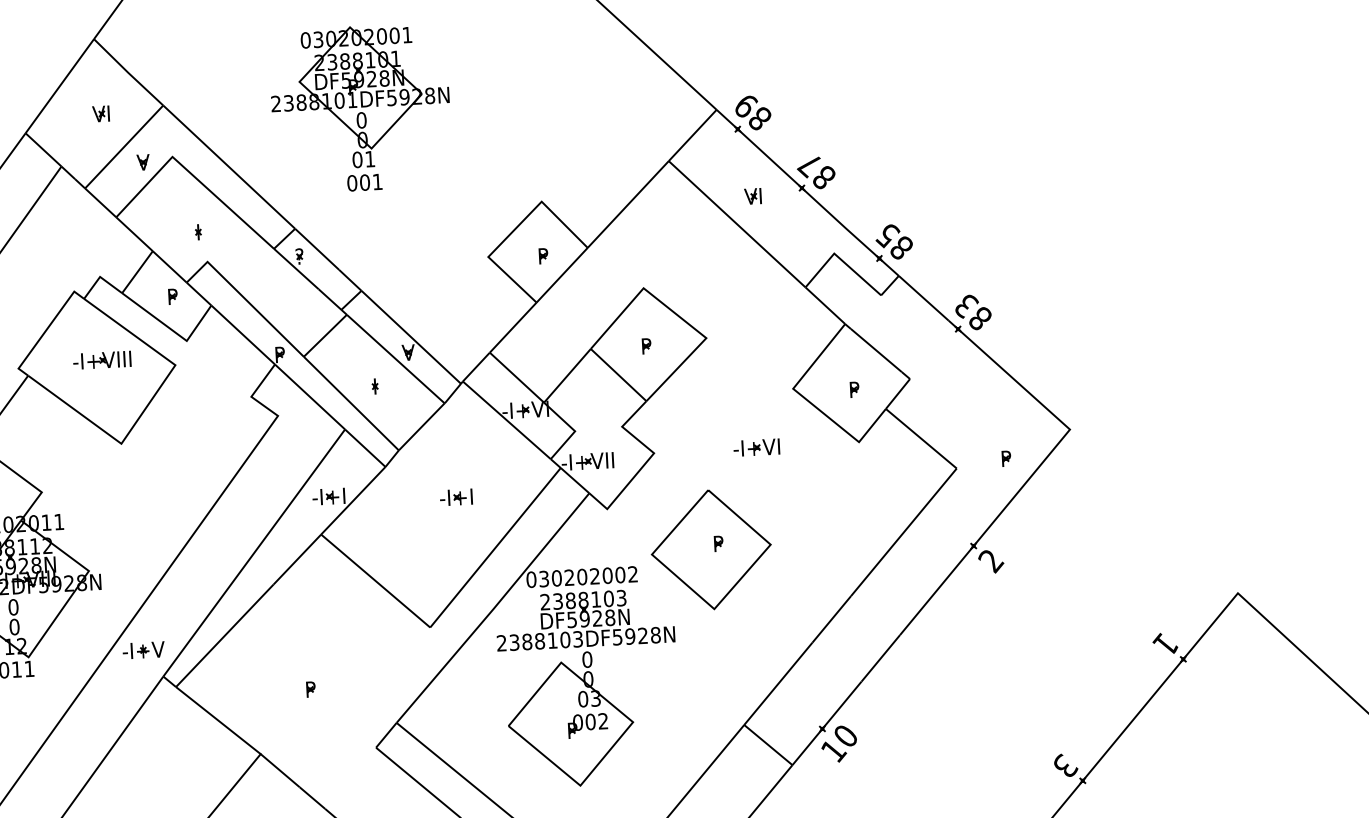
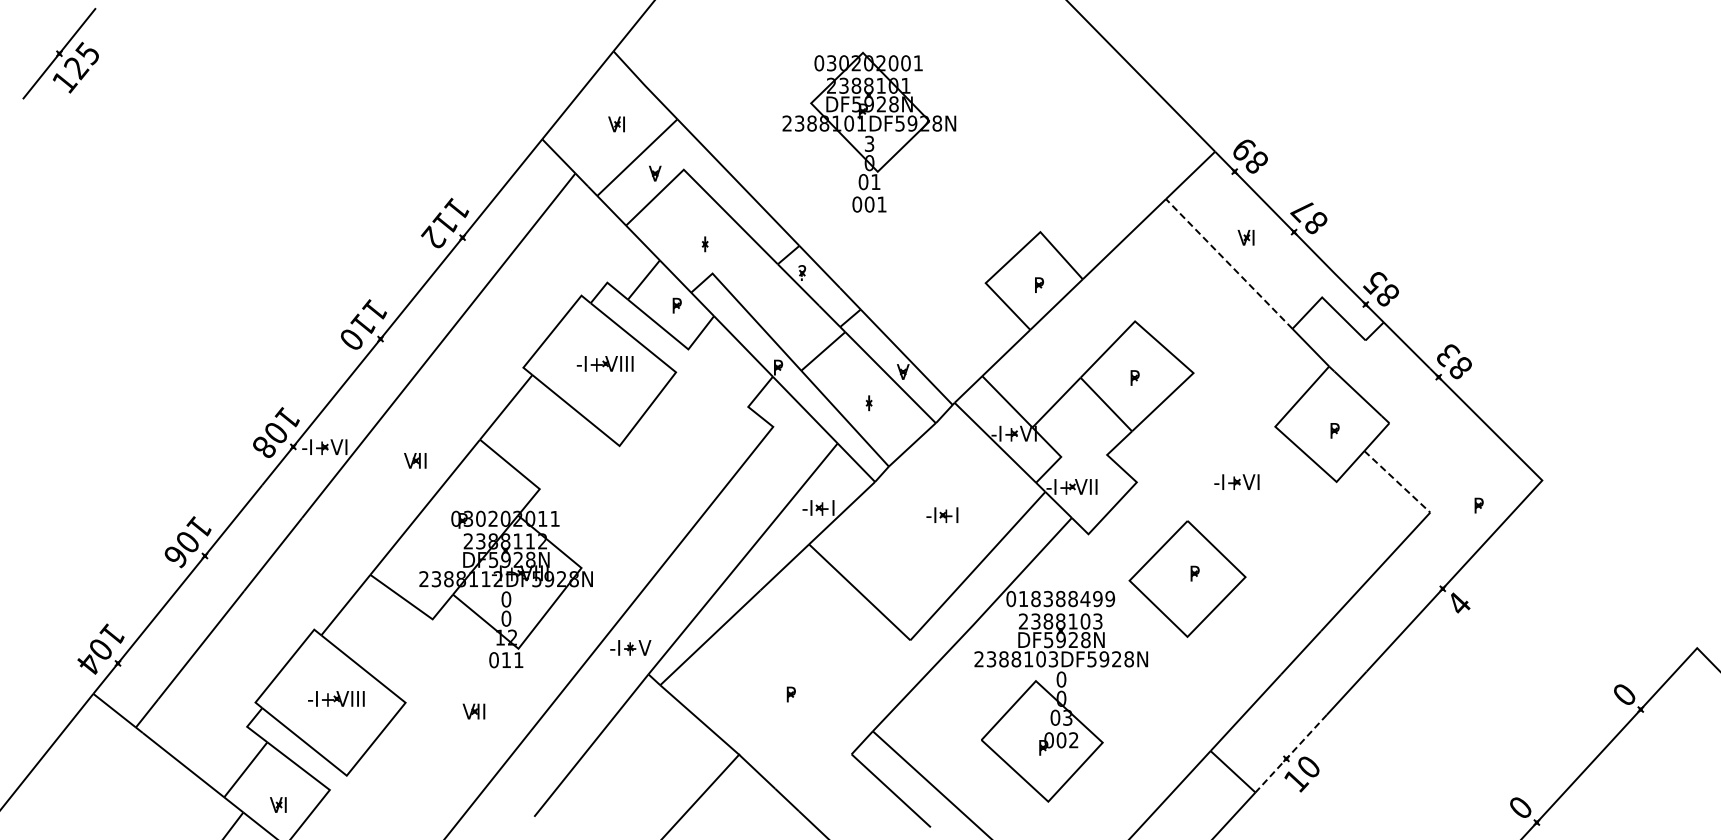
text: (361, 119) -> (869, 143), 0 -> 3
line: (737, 224) -> (1229, 264), solid -> dashed
line: (921, 439) -> (1397, 482), solid -> dashed
text: (990, 561) -> (1458, 604), 2 -> 4
text: (589, 576) -> (1067, 598), 030202002 -> 018388499
text: (1164, 643) -> (1623, 693), 1 -> 0
line: (827, 723) -> (1291, 753), solid -> dashed
text: (1066, 765) -> (1521, 806), 3 -> 0

